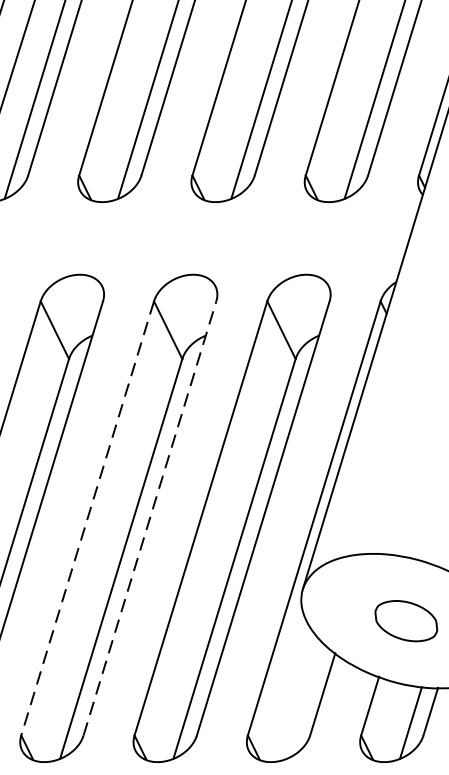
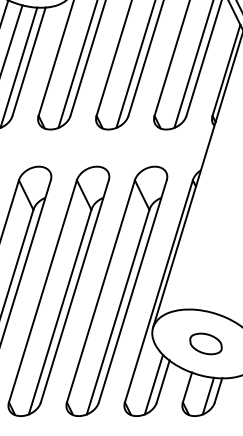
line: (149, 516) -> (74, 290), dashed -> solid
line: (86, 518) -> (42, 291), dashed -> solid
line: (303, 700) -> (153, 384), added

